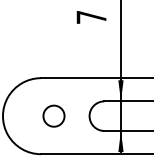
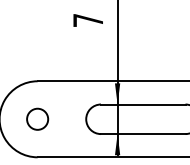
circle: (53, 115) -> (37, 118), moved

